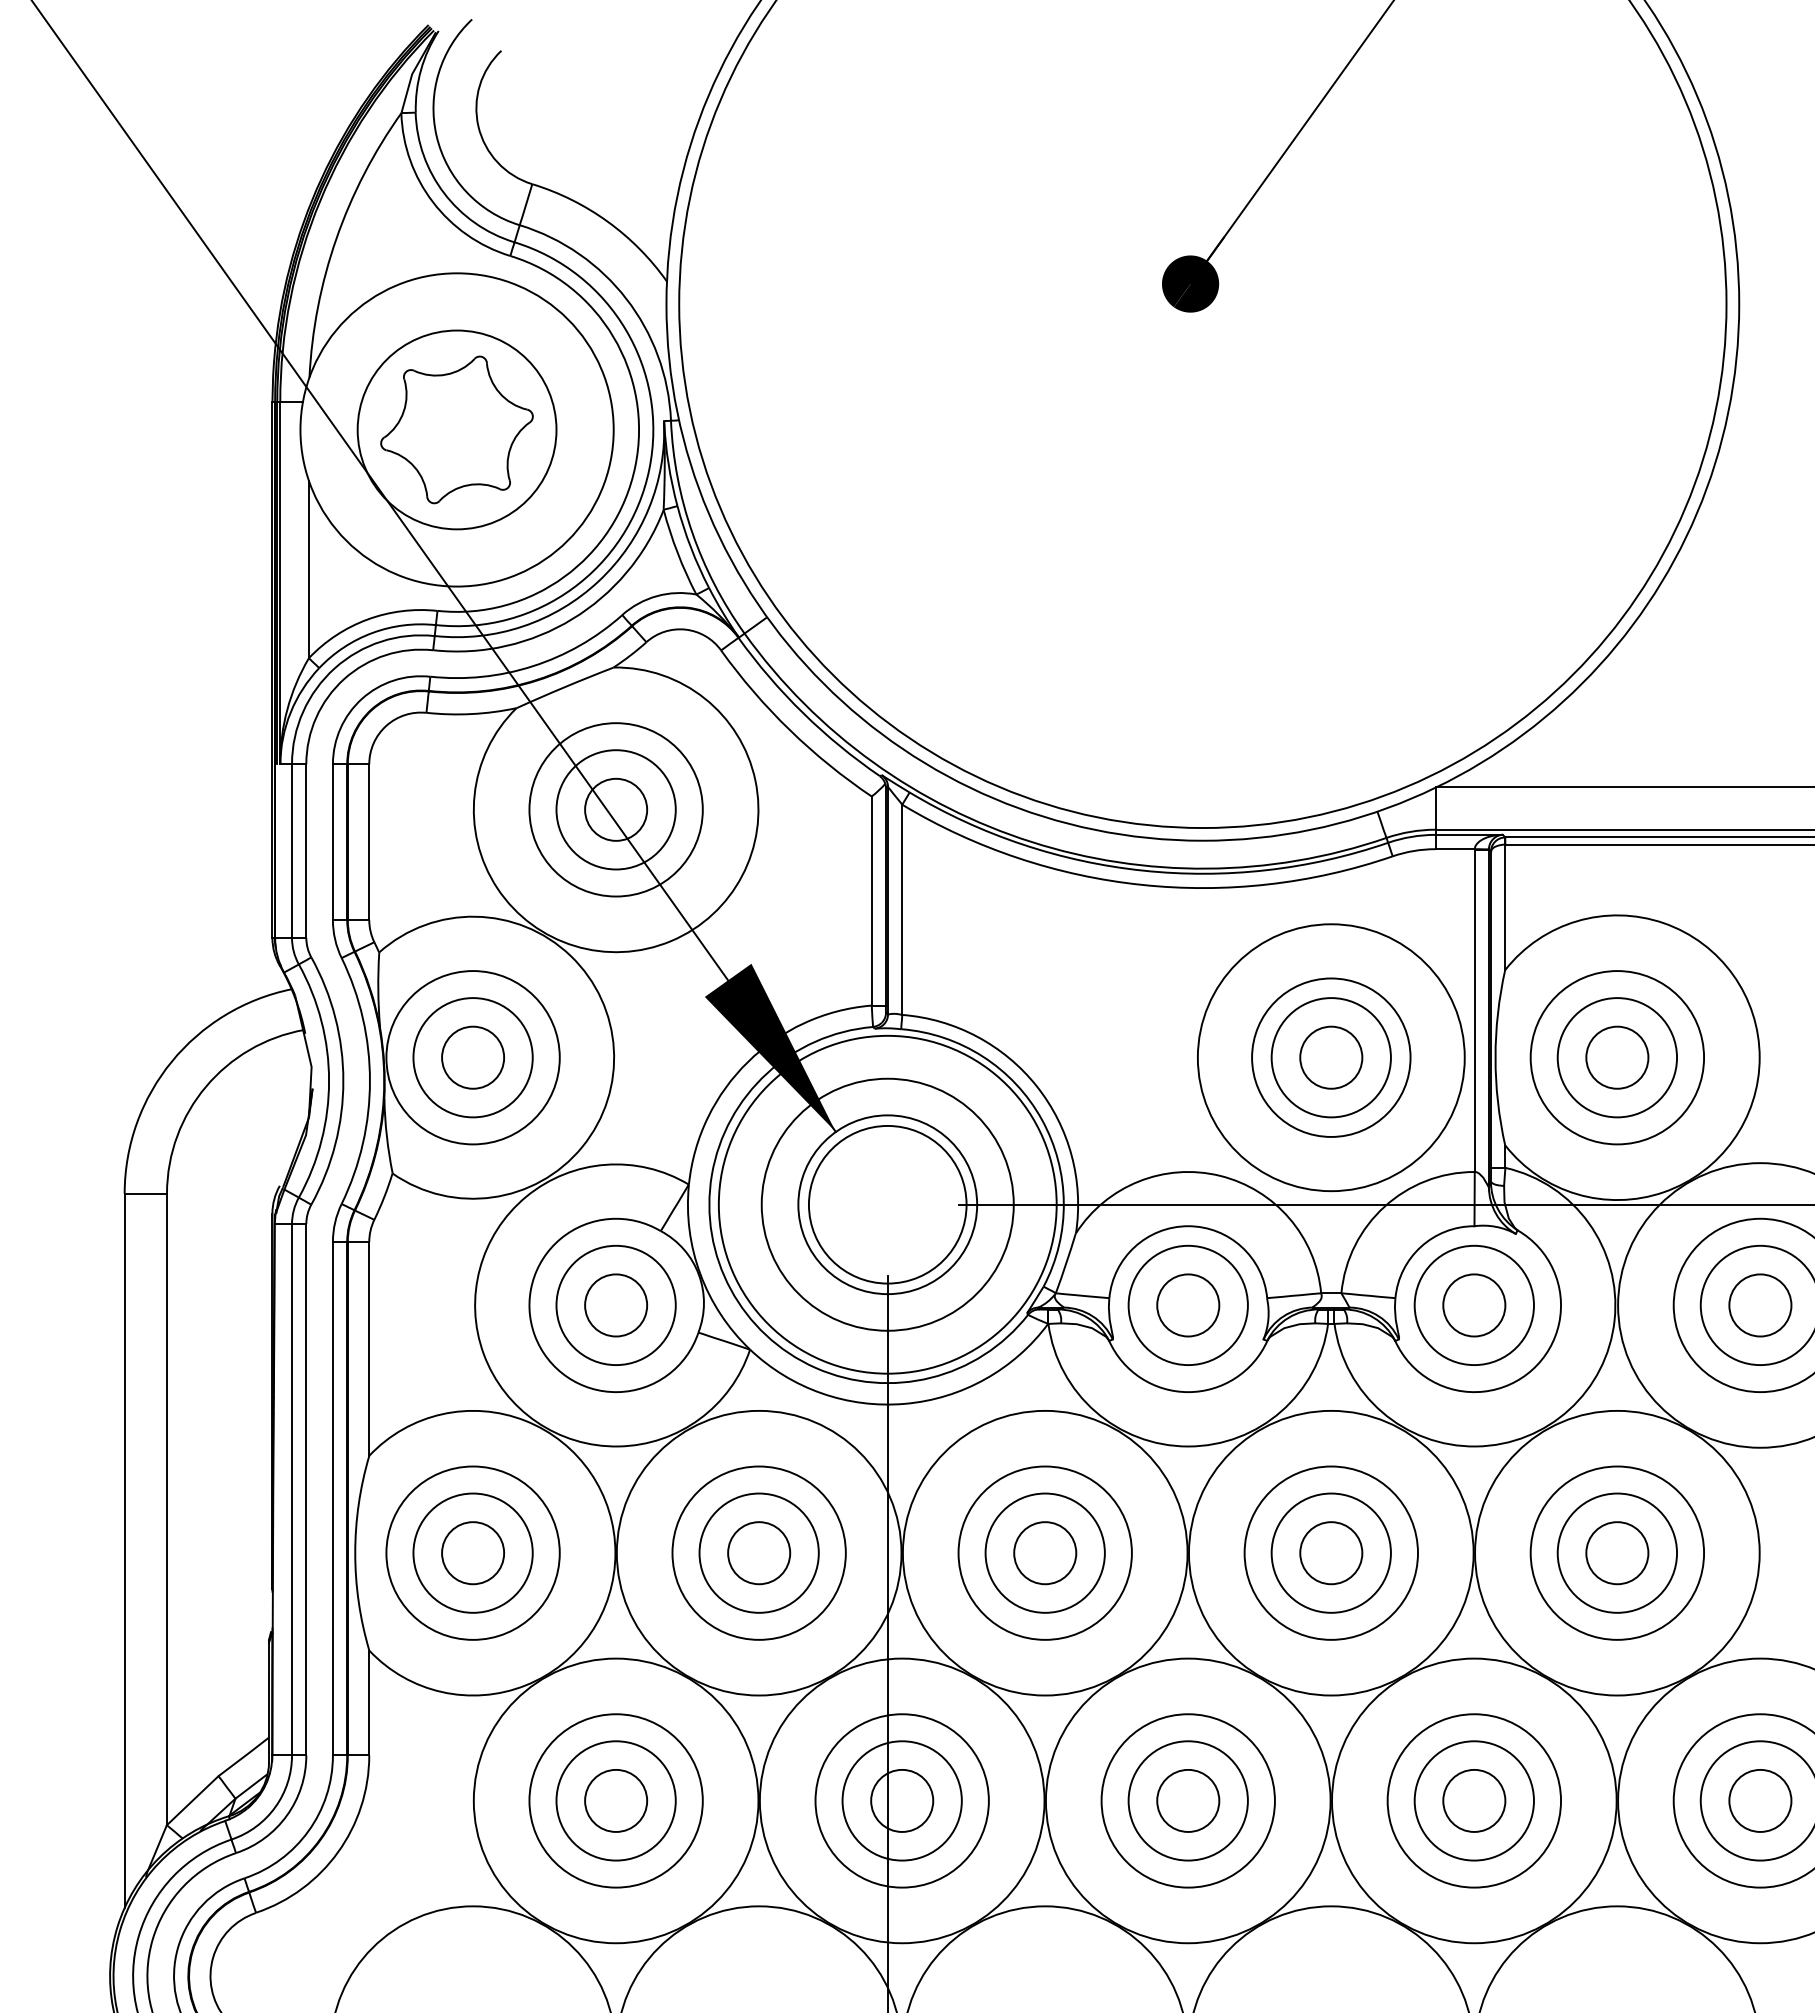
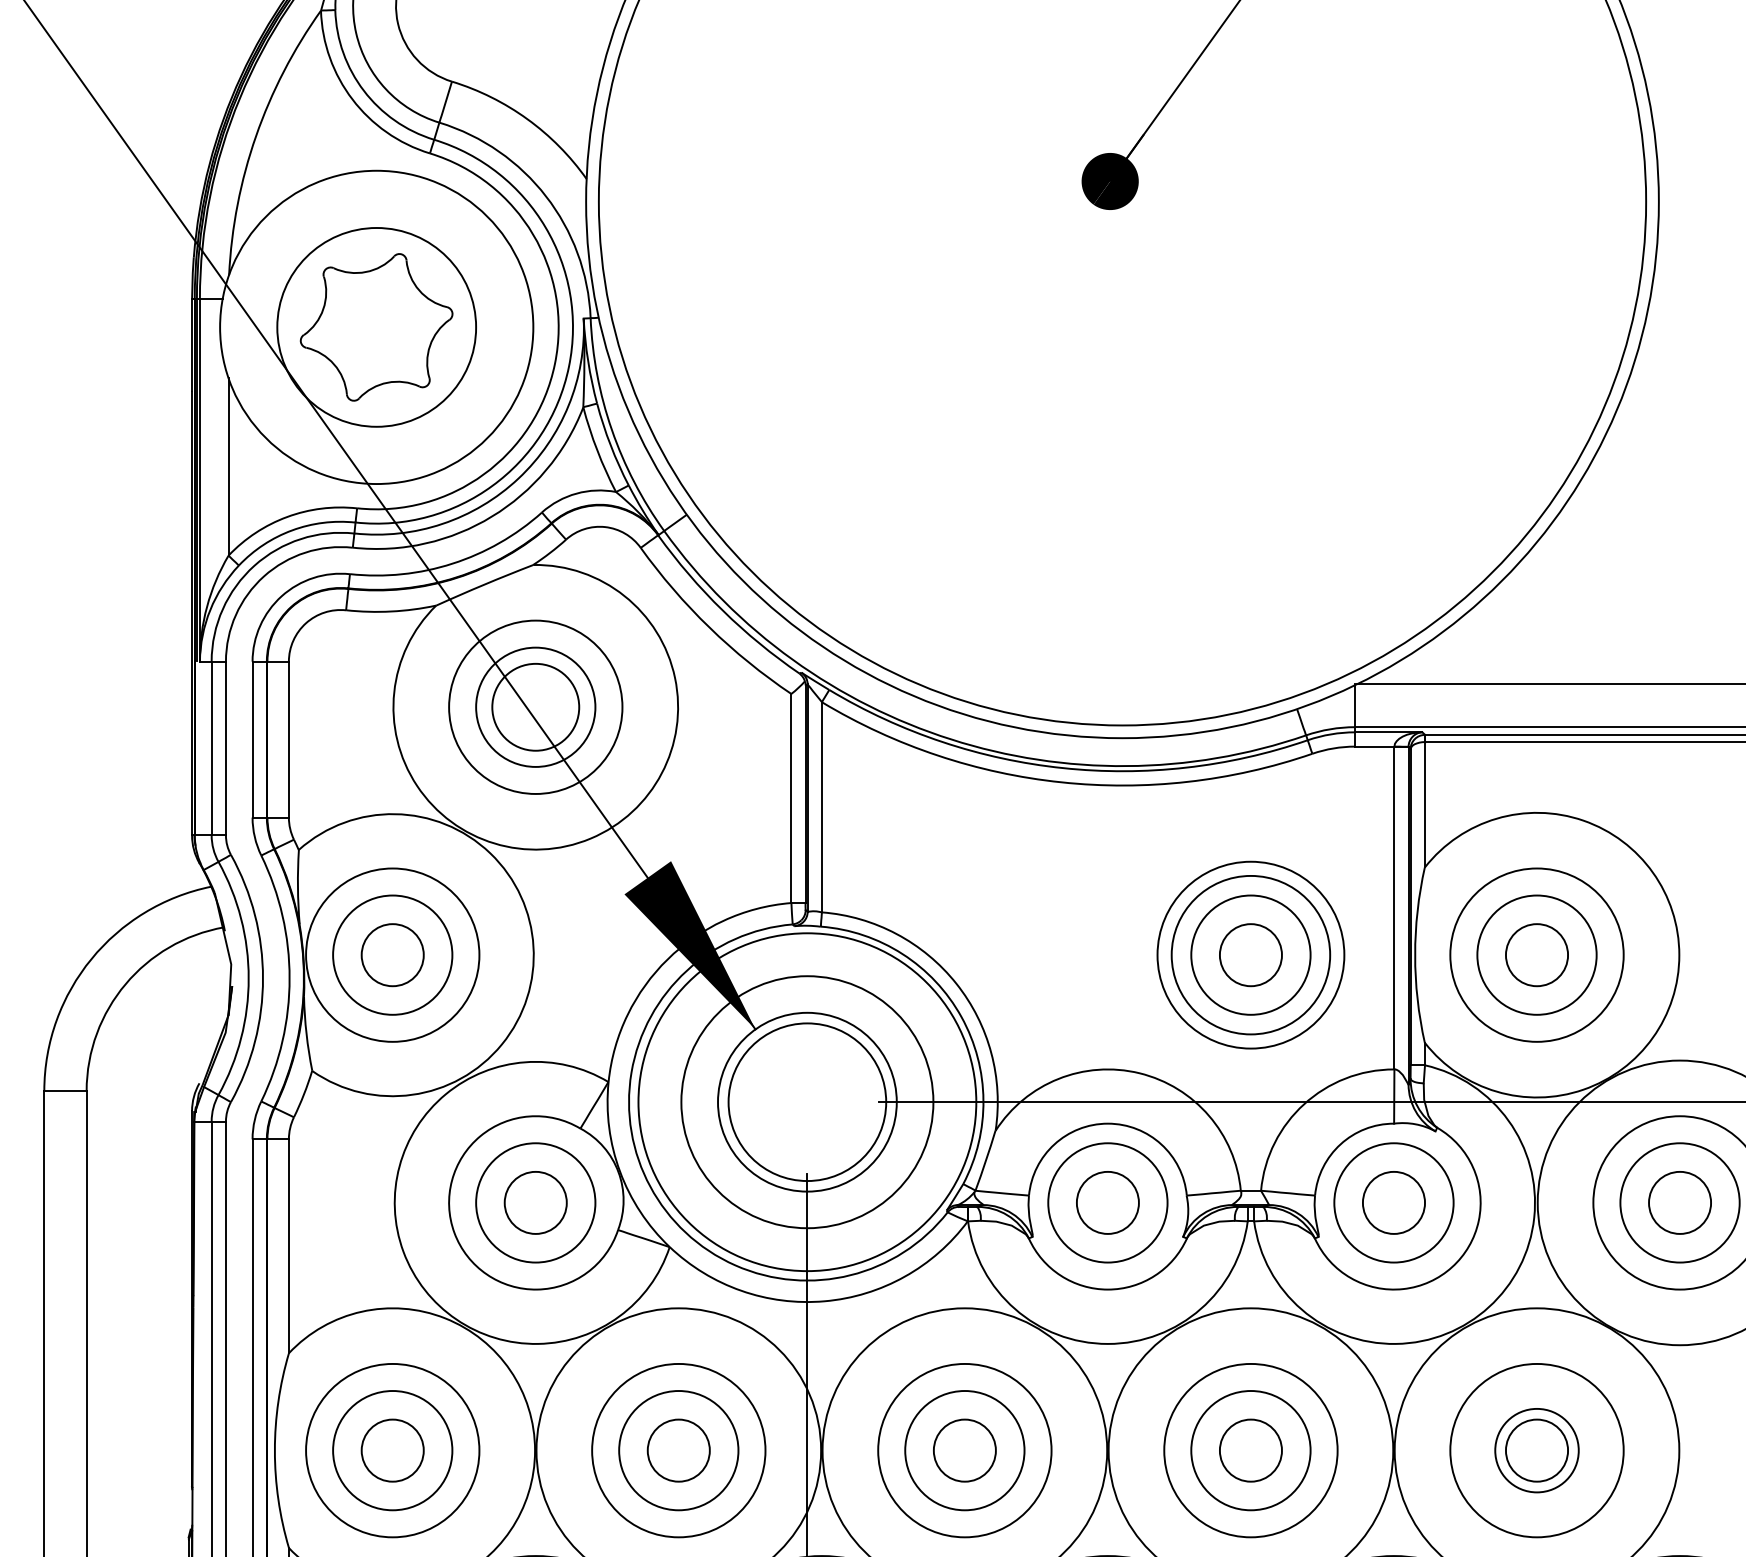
circle: (616, 809) -> (536, 706), size x1.4
circle: (1330, 1057) -> (1250, 954), size x0.7
circle: (1617, 1552) -> (1537, 1449), size x0.7

